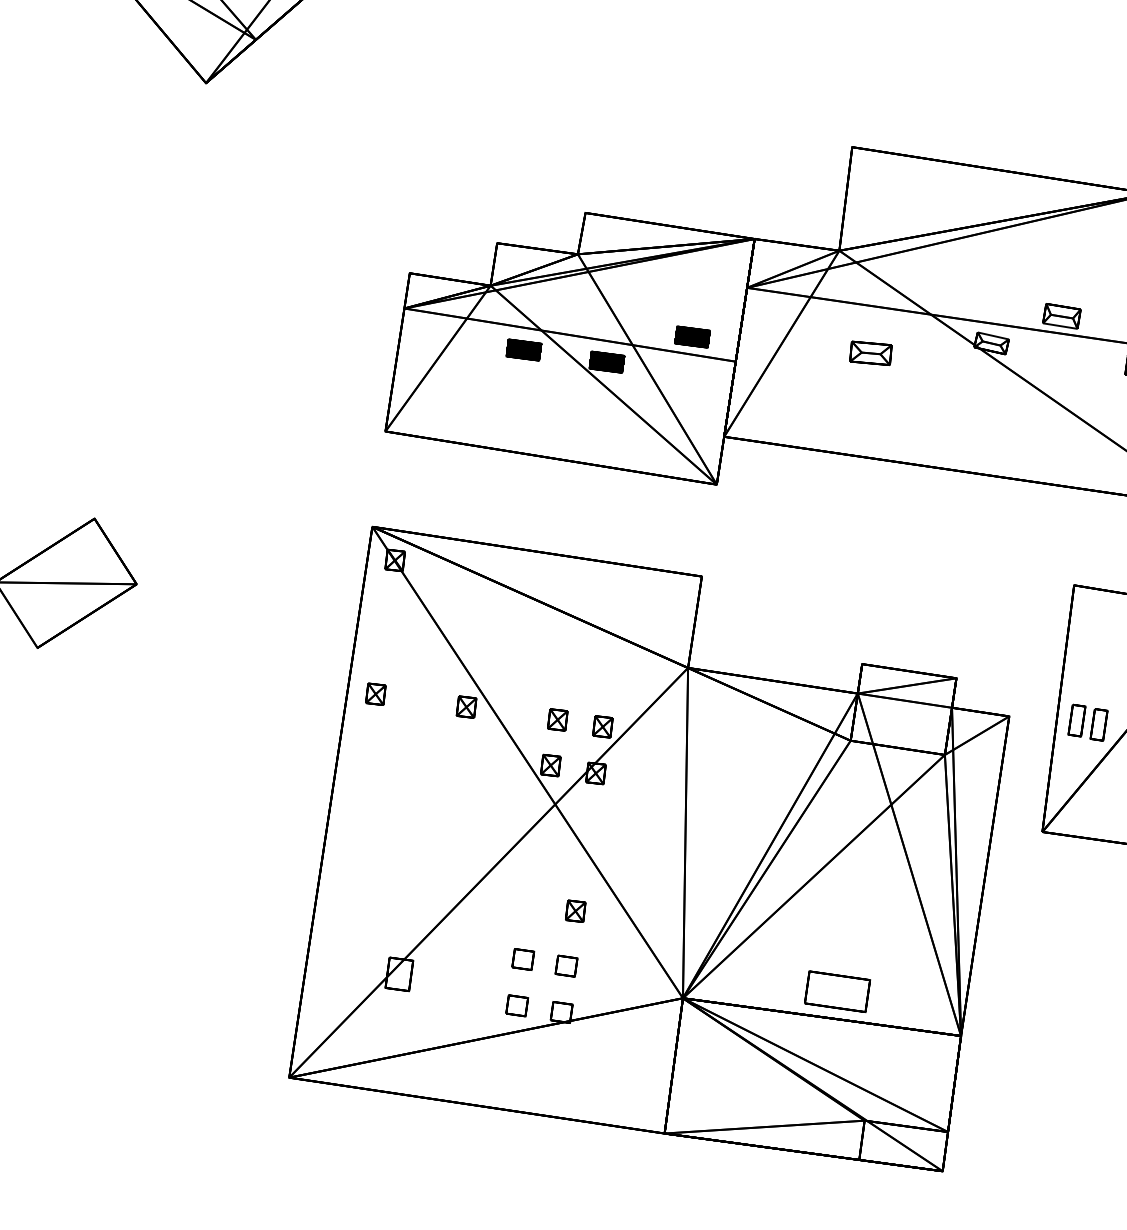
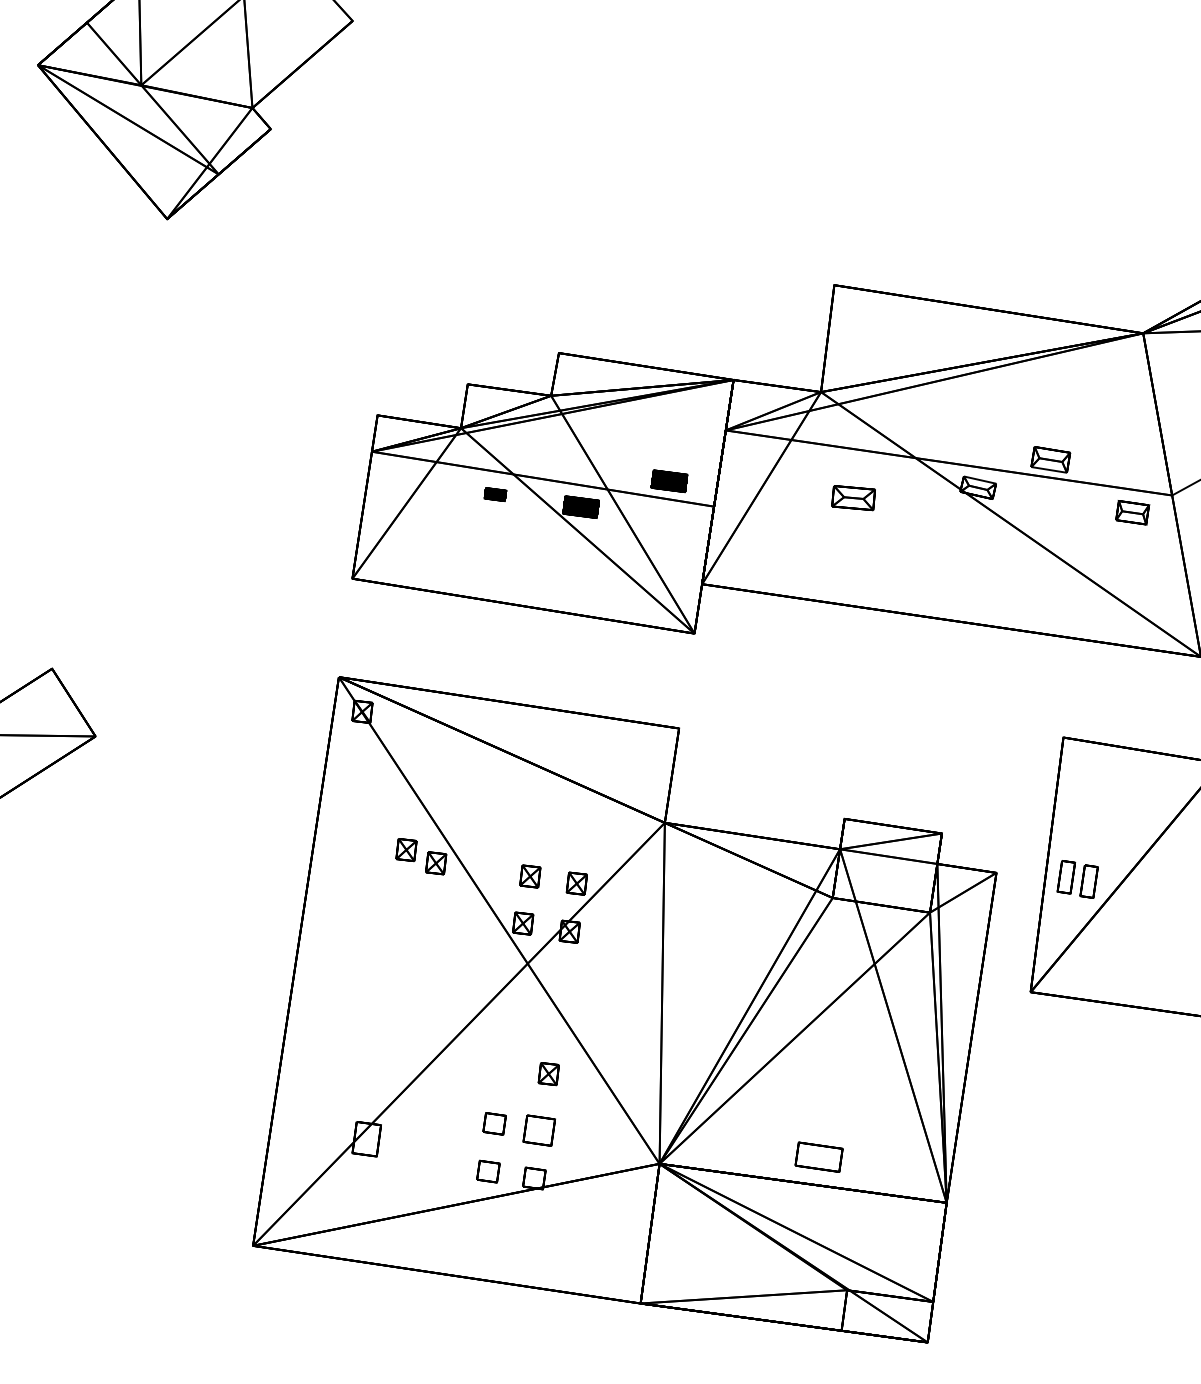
part: (524, 349) -> (495, 494), size x0.6
part: (375, 694) -> (406, 850), moved
part: (566, 965) -> (539, 1130), size x1.4
part: (836, 992) -> (818, 1157), size x0.7

